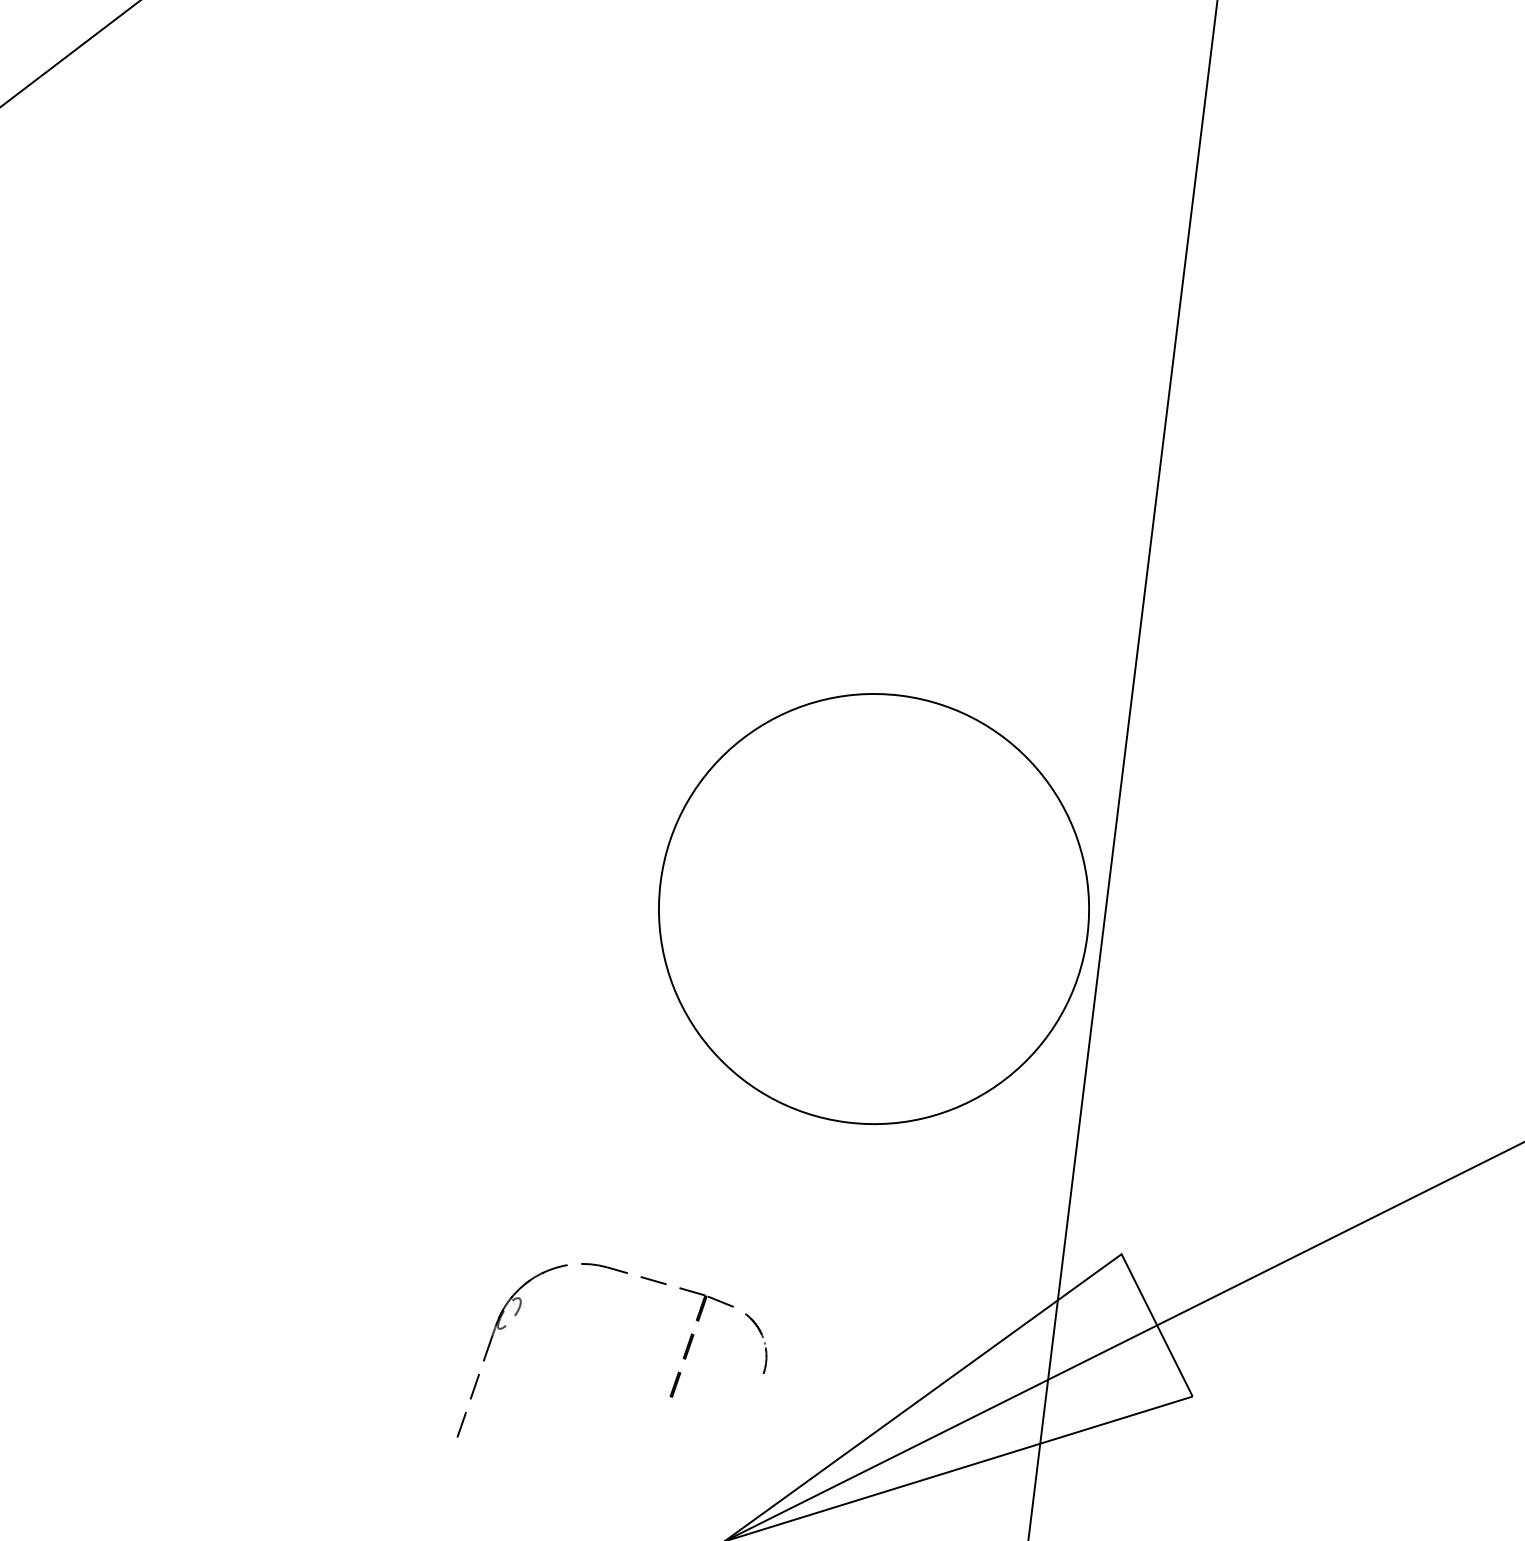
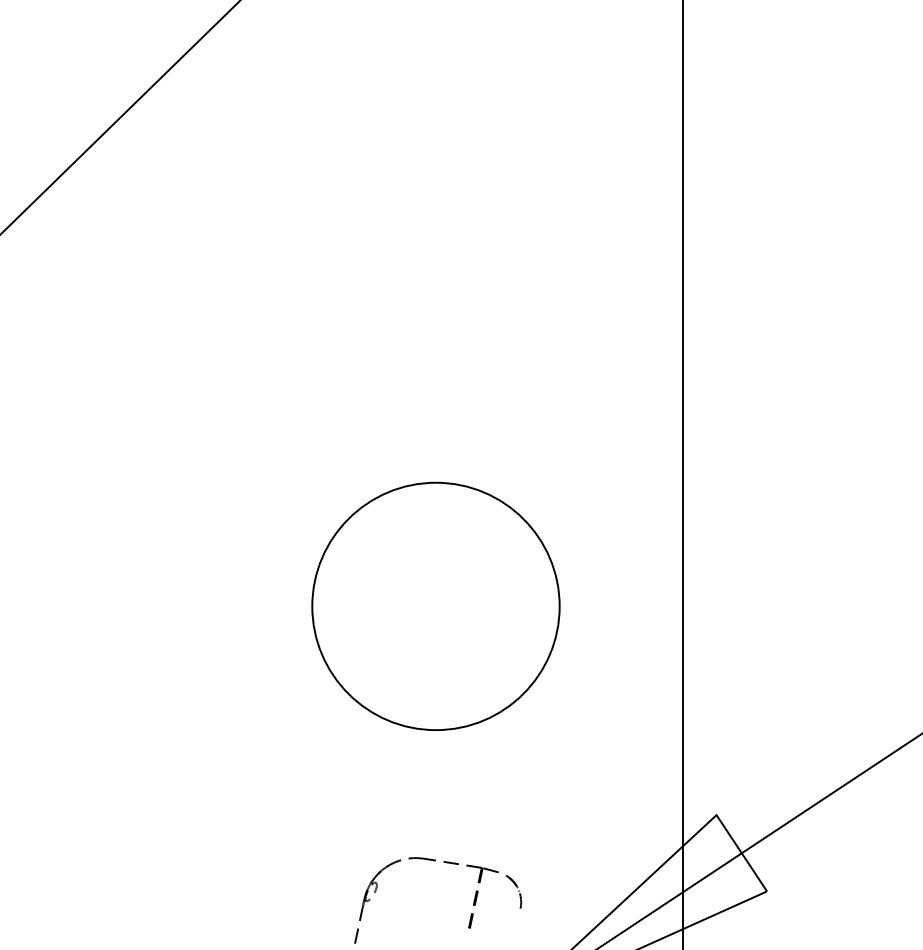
circle: (873, 907) -> (435, 605), moved

